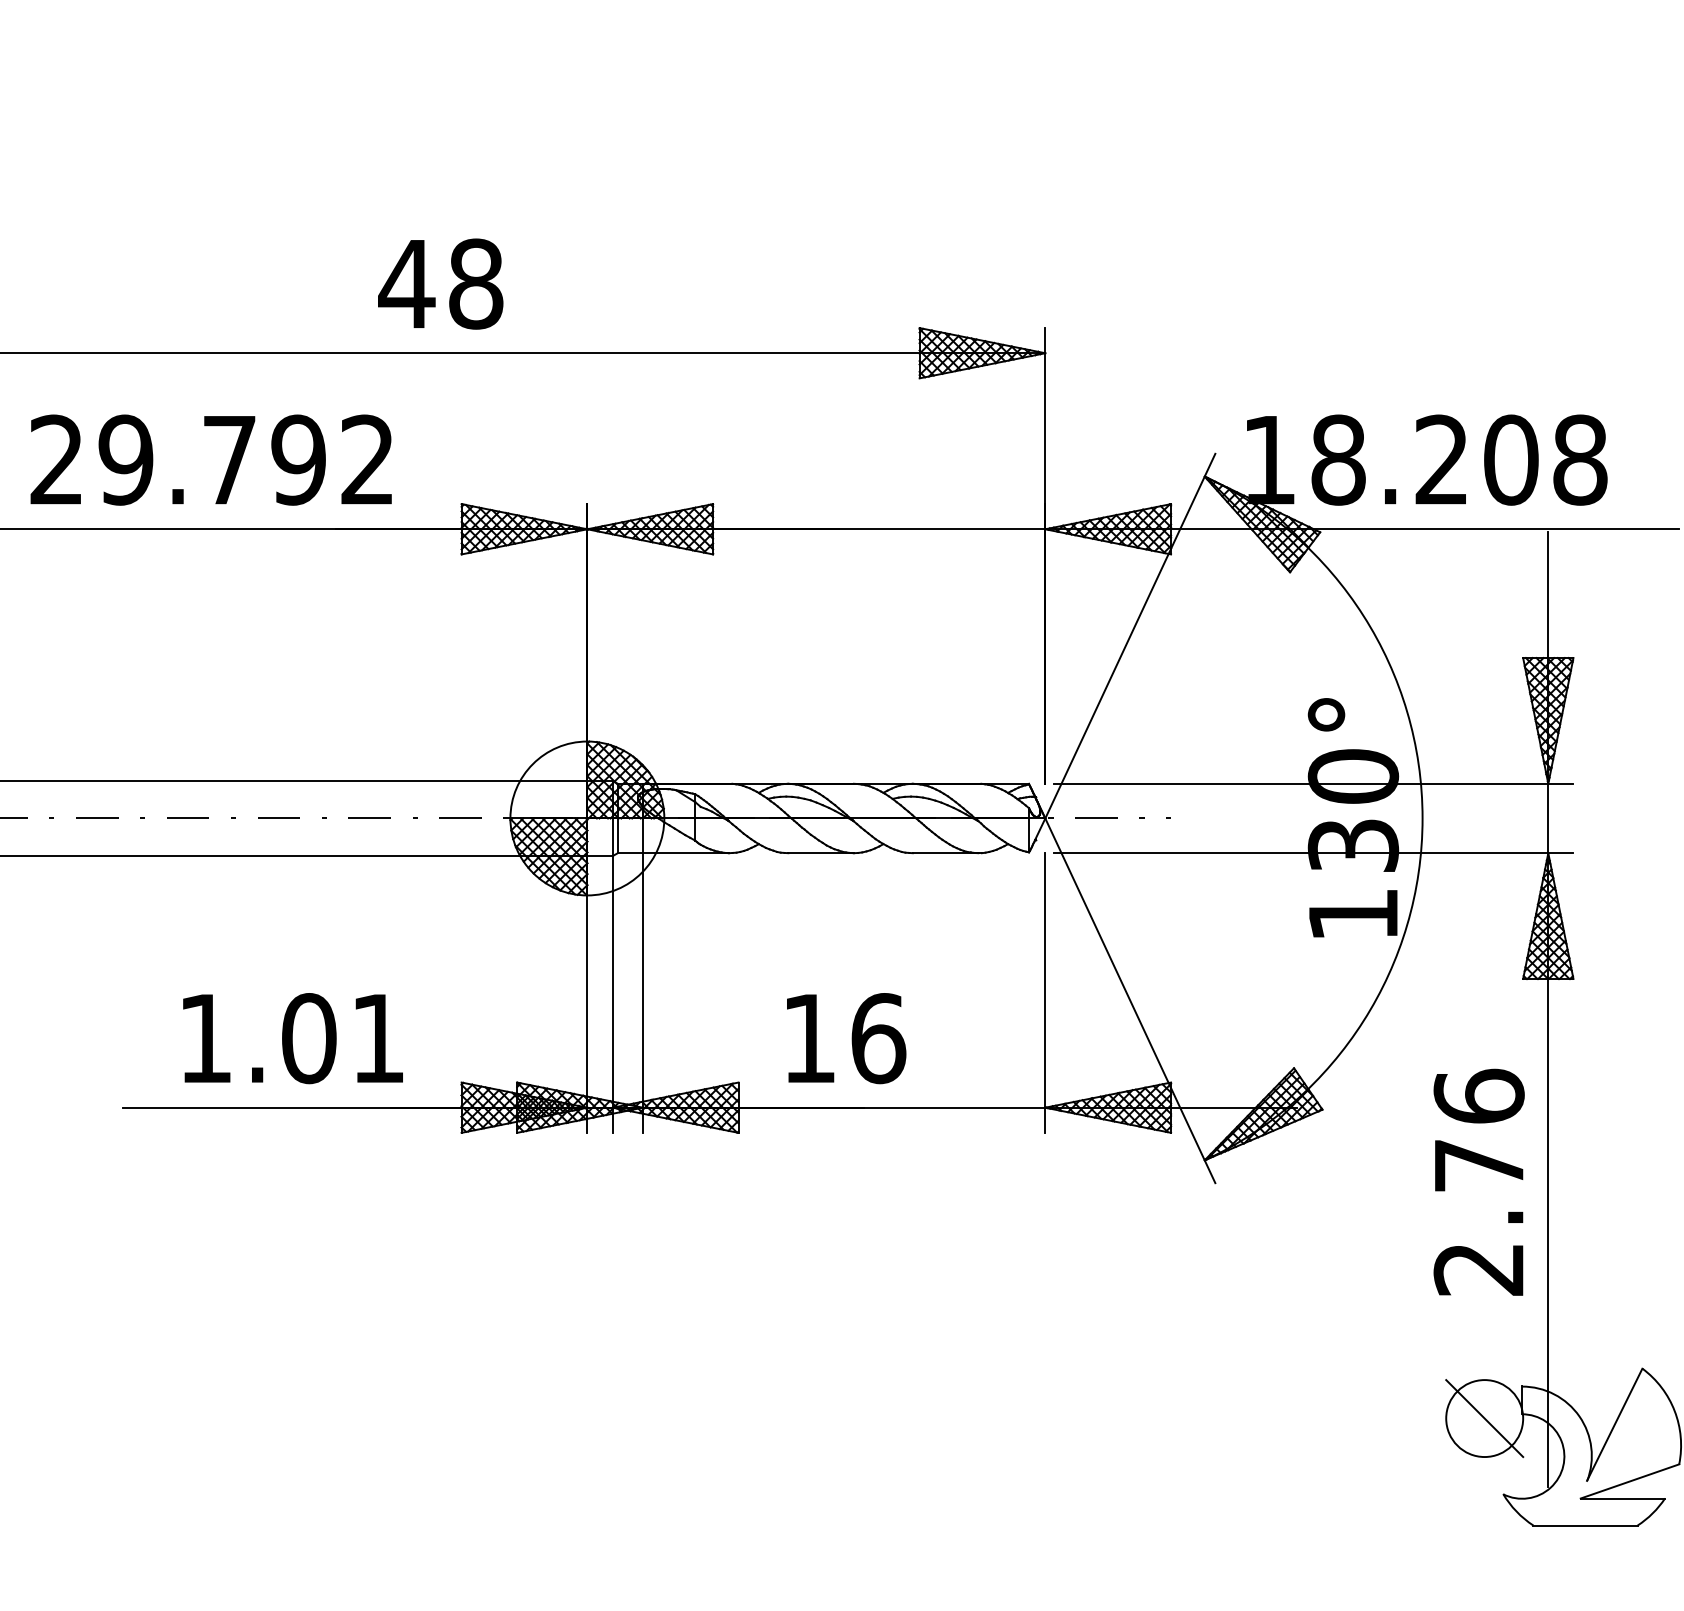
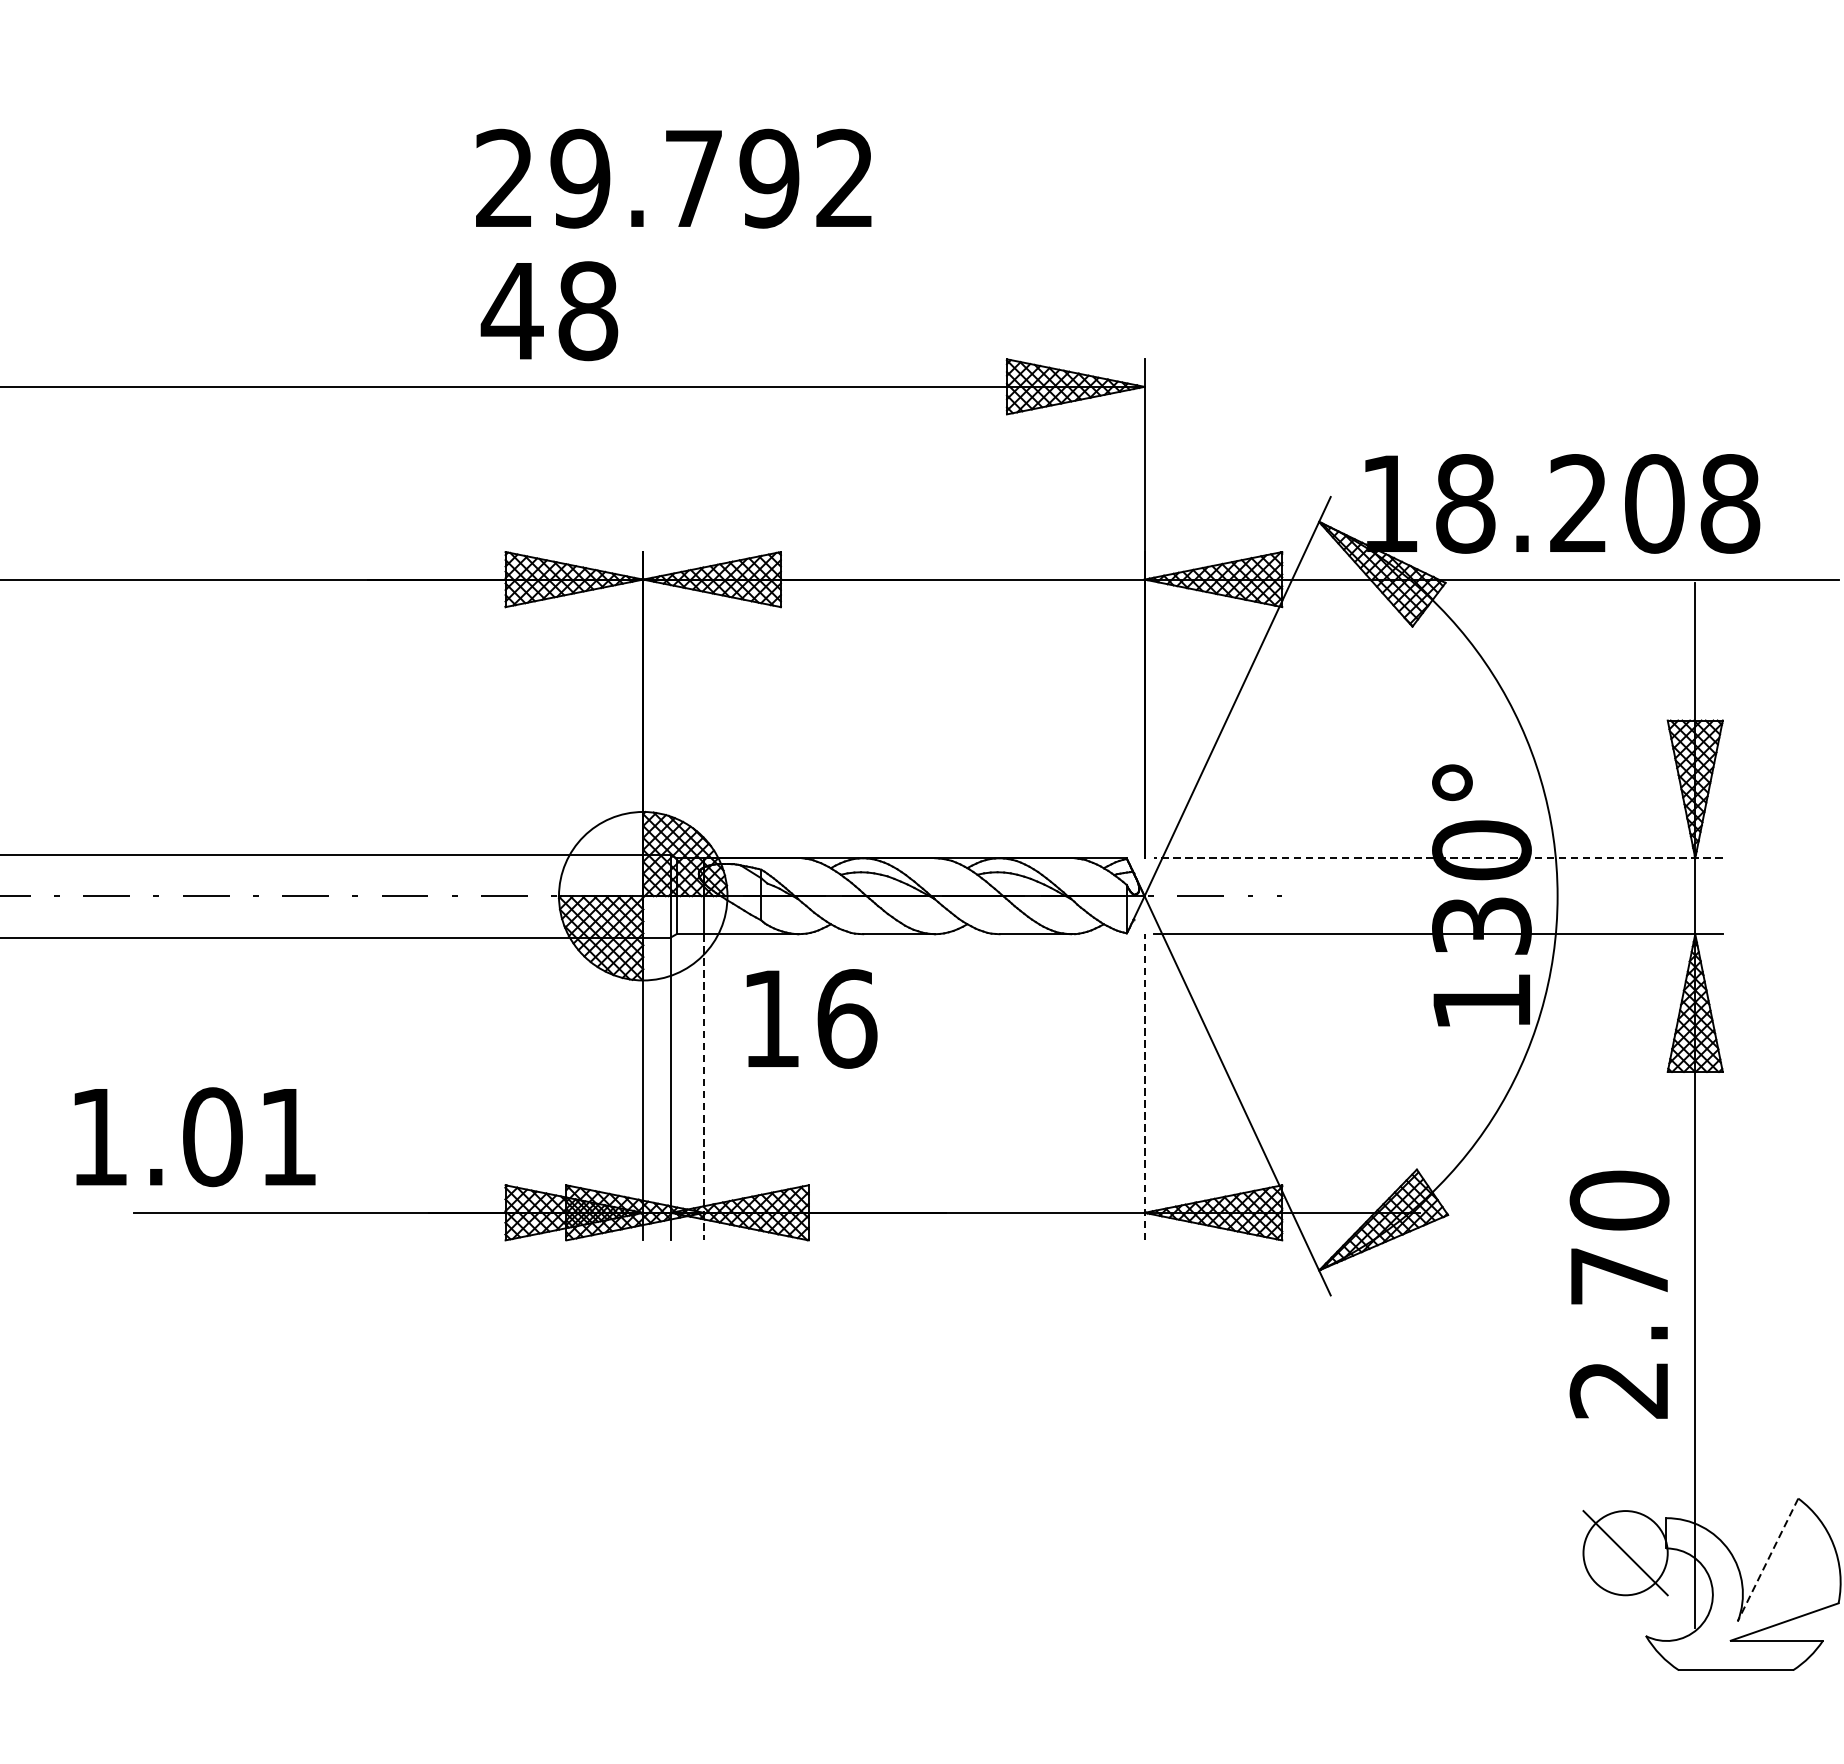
text: (440, 283) -> (549, 310), moved
text: (210, 459) -> (672, 178), moved
line: (1313, 783) -> (1438, 857), solid -> dashed
line: (642, 993) -> (703, 1087), solid -> dashed
line: (1045, 993) -> (1144, 1087), solid -> dashed
text: (292, 1038) -> (194, 1137), moved
text: (846, 1038) -> (811, 1018), moved
text: (1478, 1095) -> (1618, 1199), 2.76 -> 2.70
line: (1614, 1424) -> (1767, 1559), solid -> dashed

